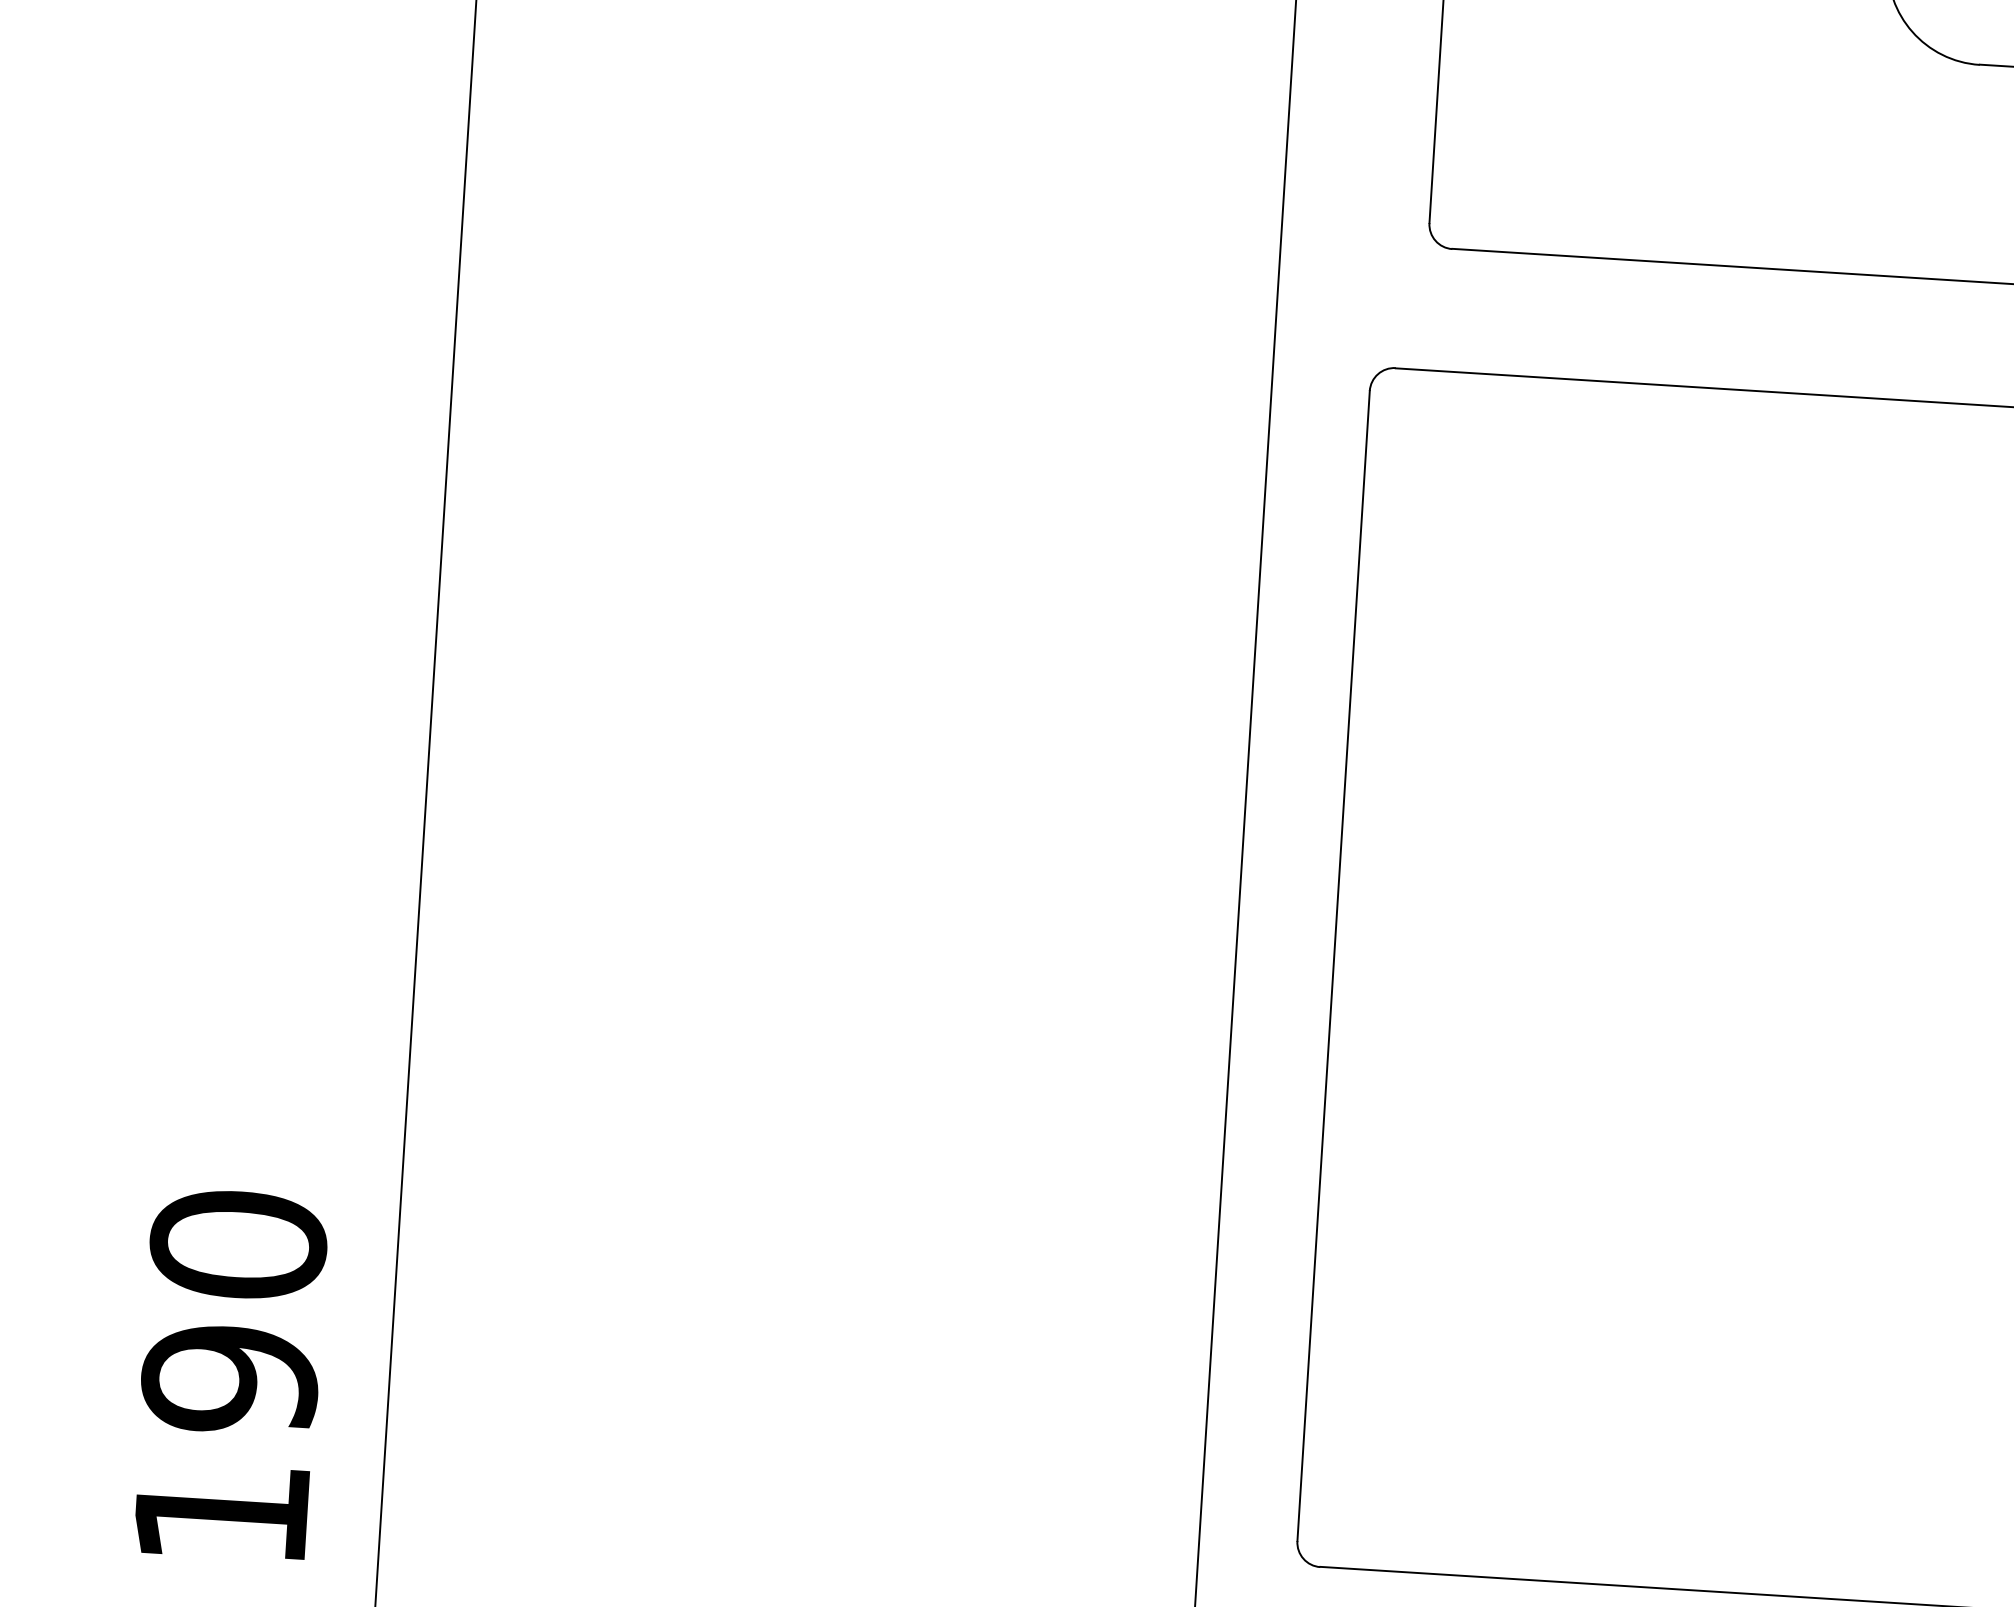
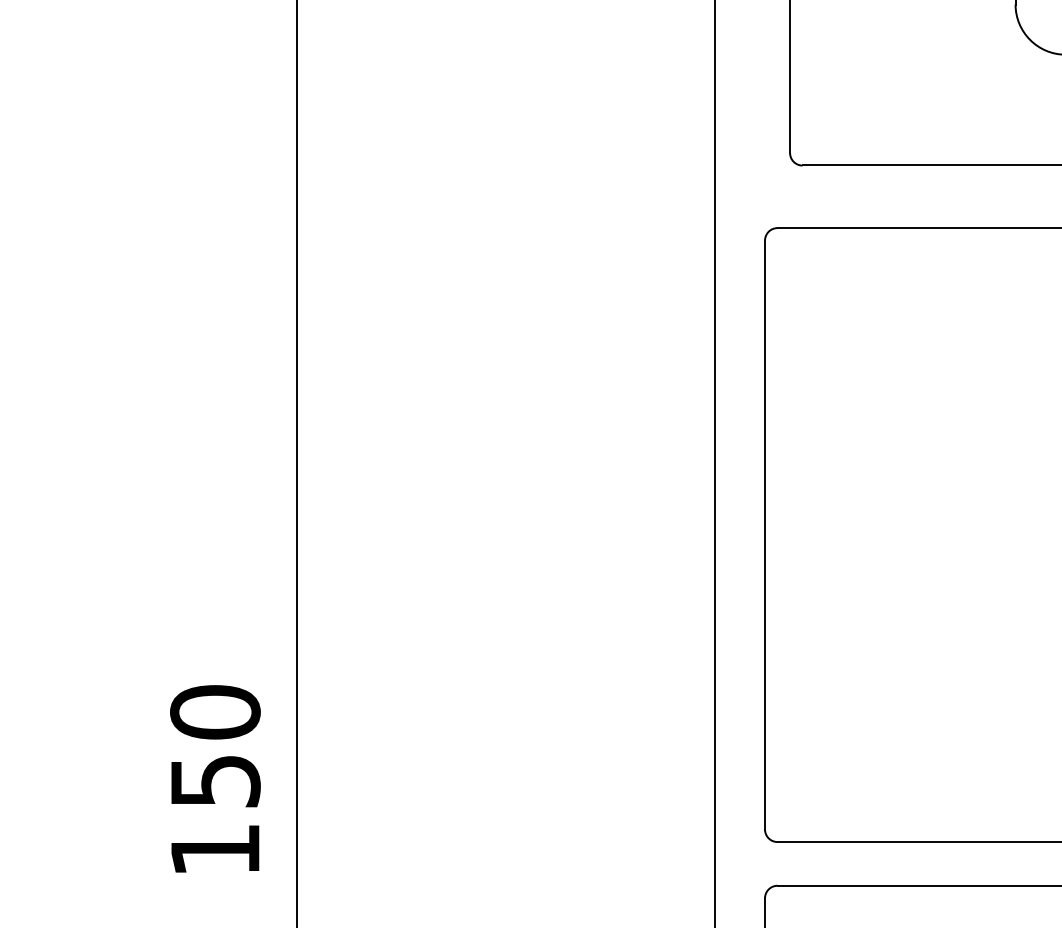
text: (230, 1379) -> (215, 781), 190 -> 150

